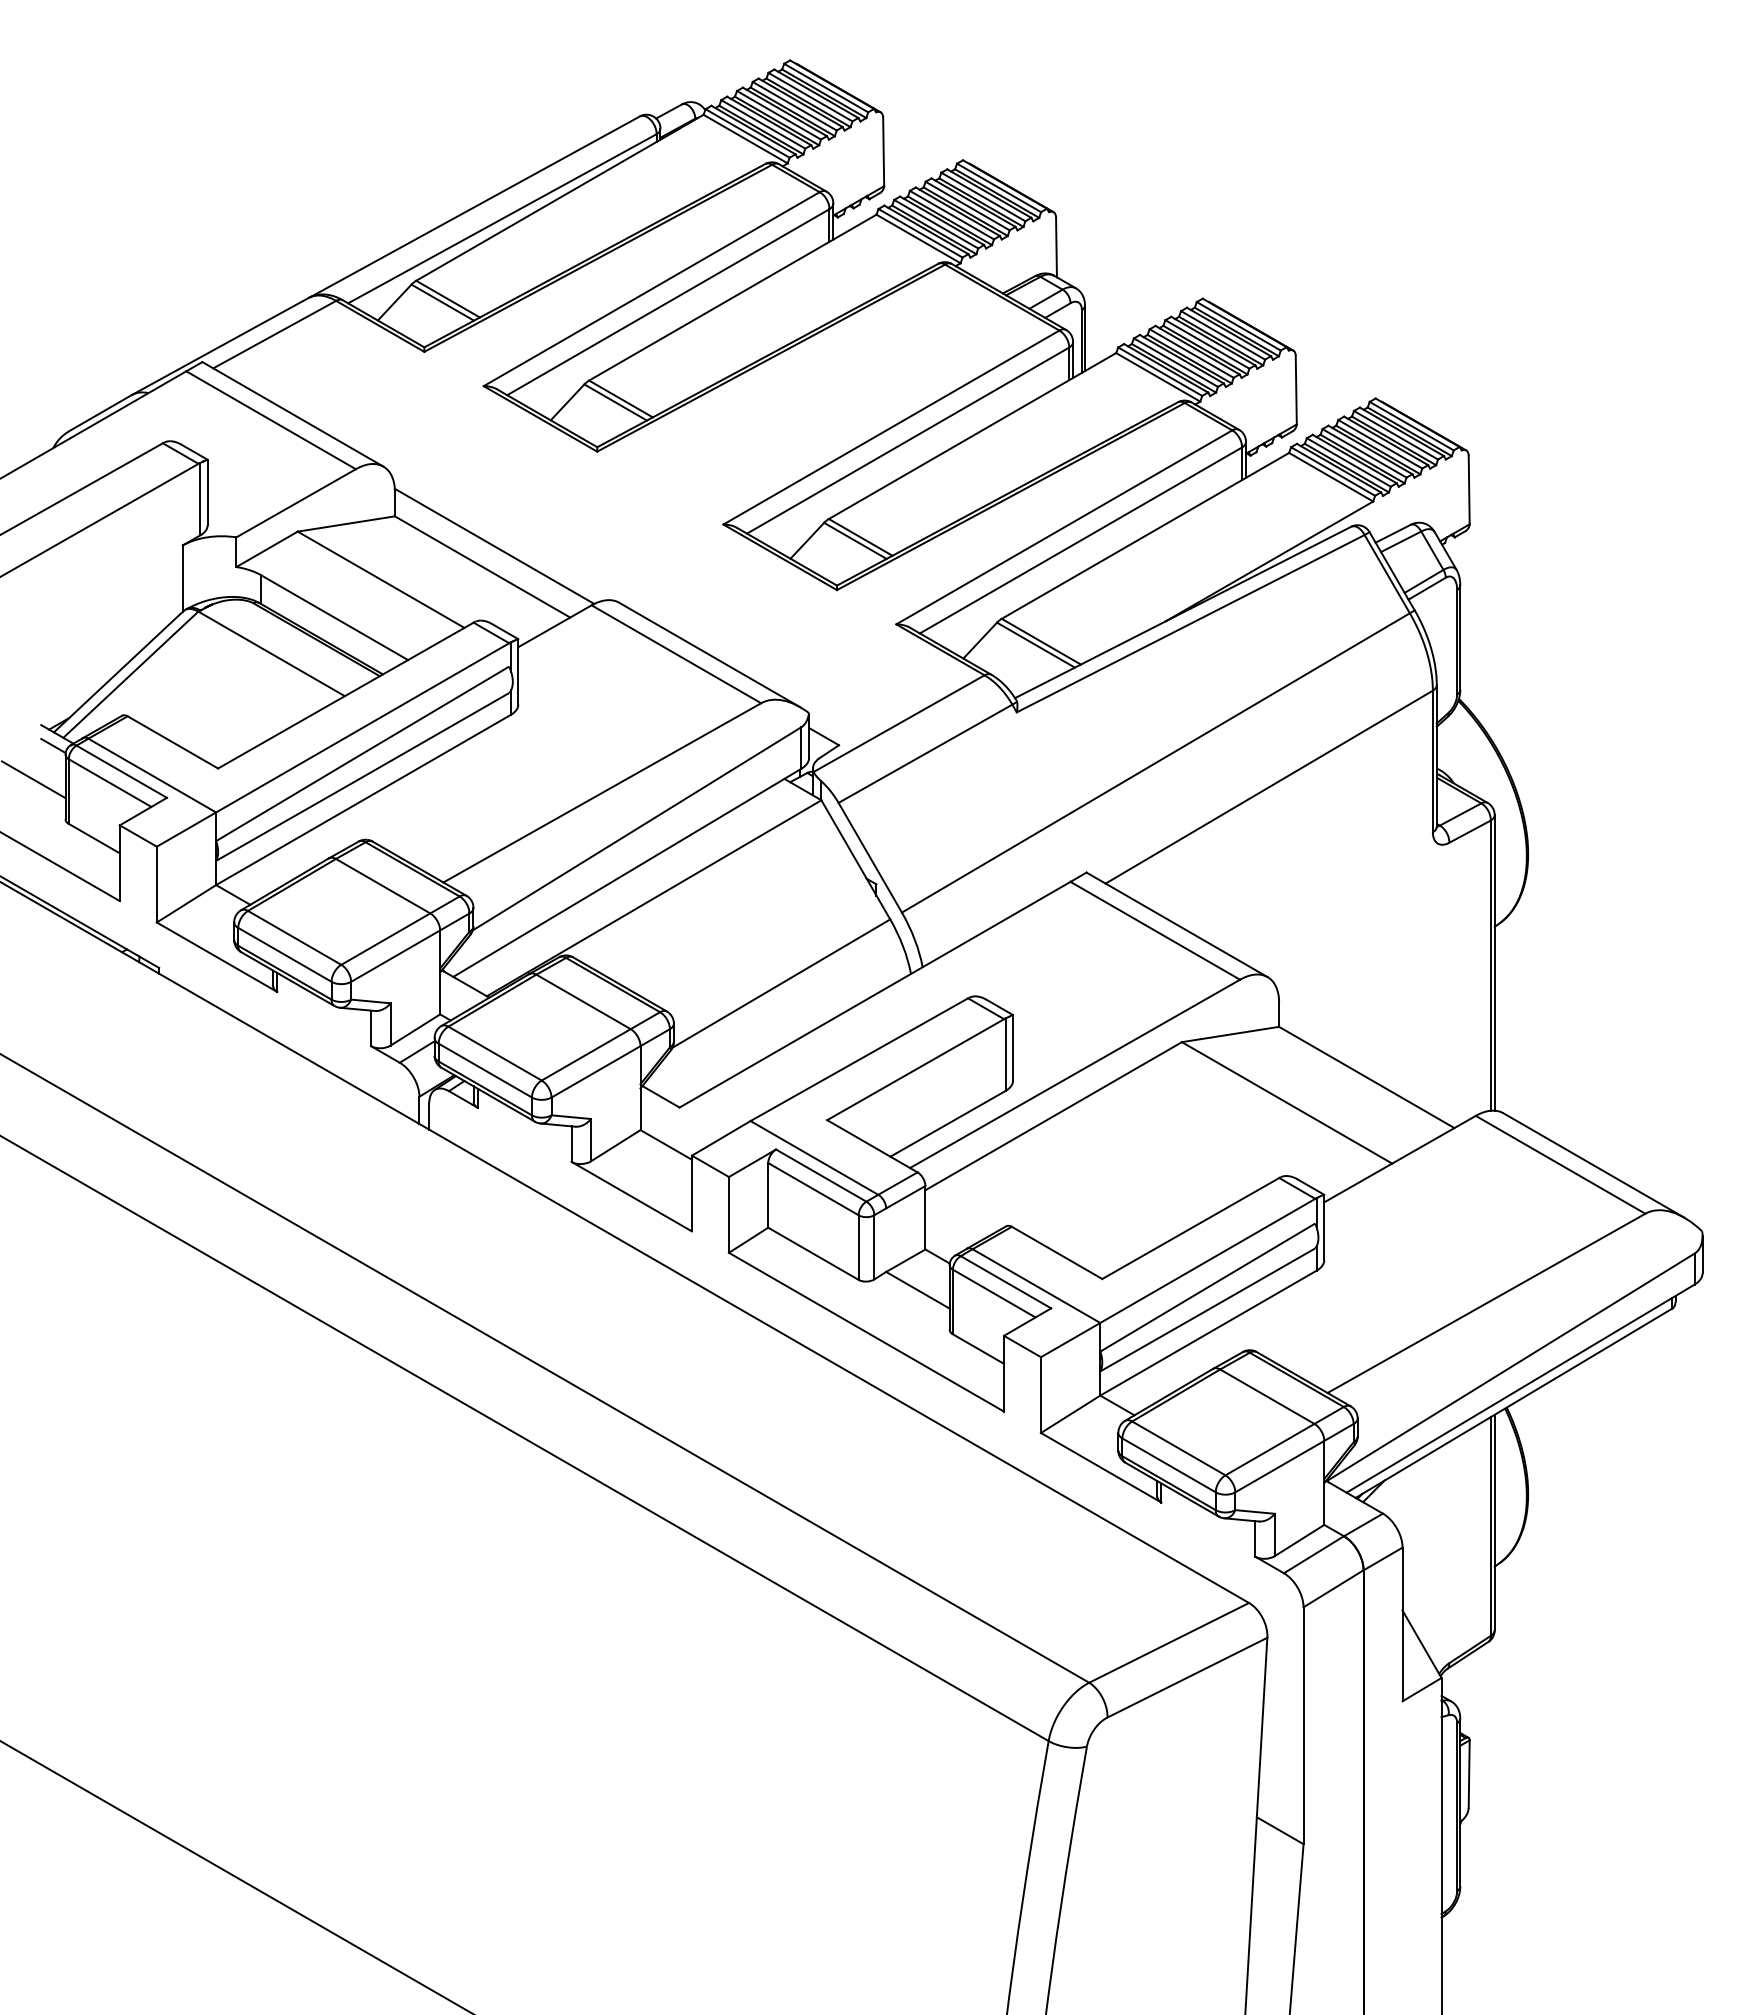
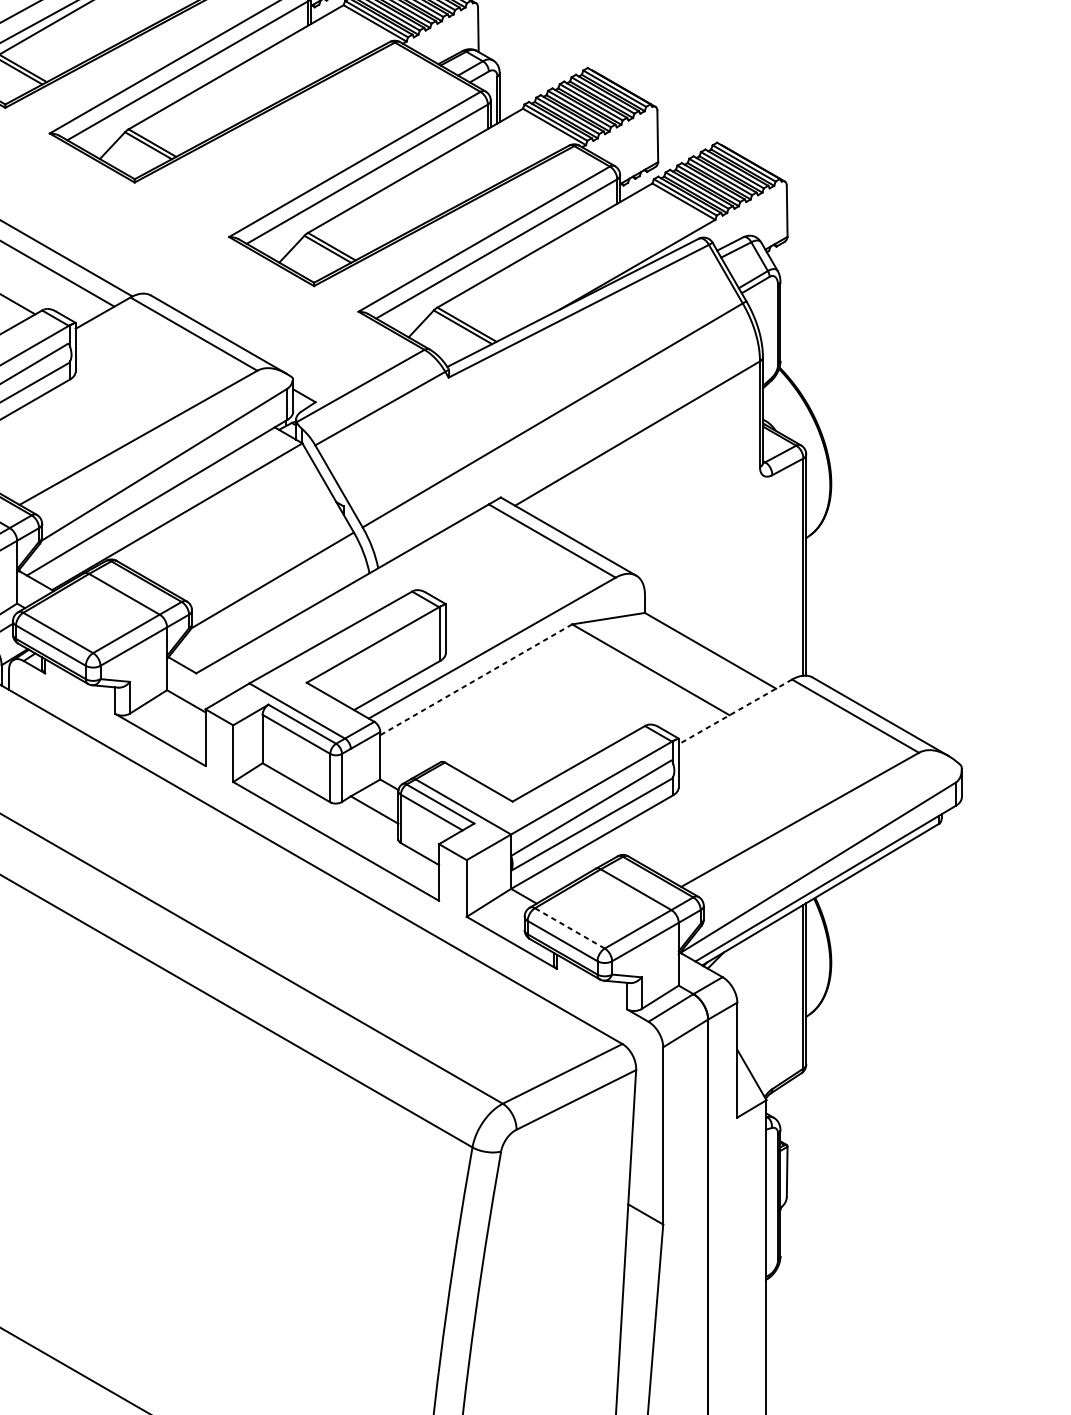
line: (1053, 1116) -> (476, 680), solid -> dashed
line: (1399, 1159) -> (735, 712), solid -> dashed
line: (1178, 1448) -> (569, 928), solid -> dashed

